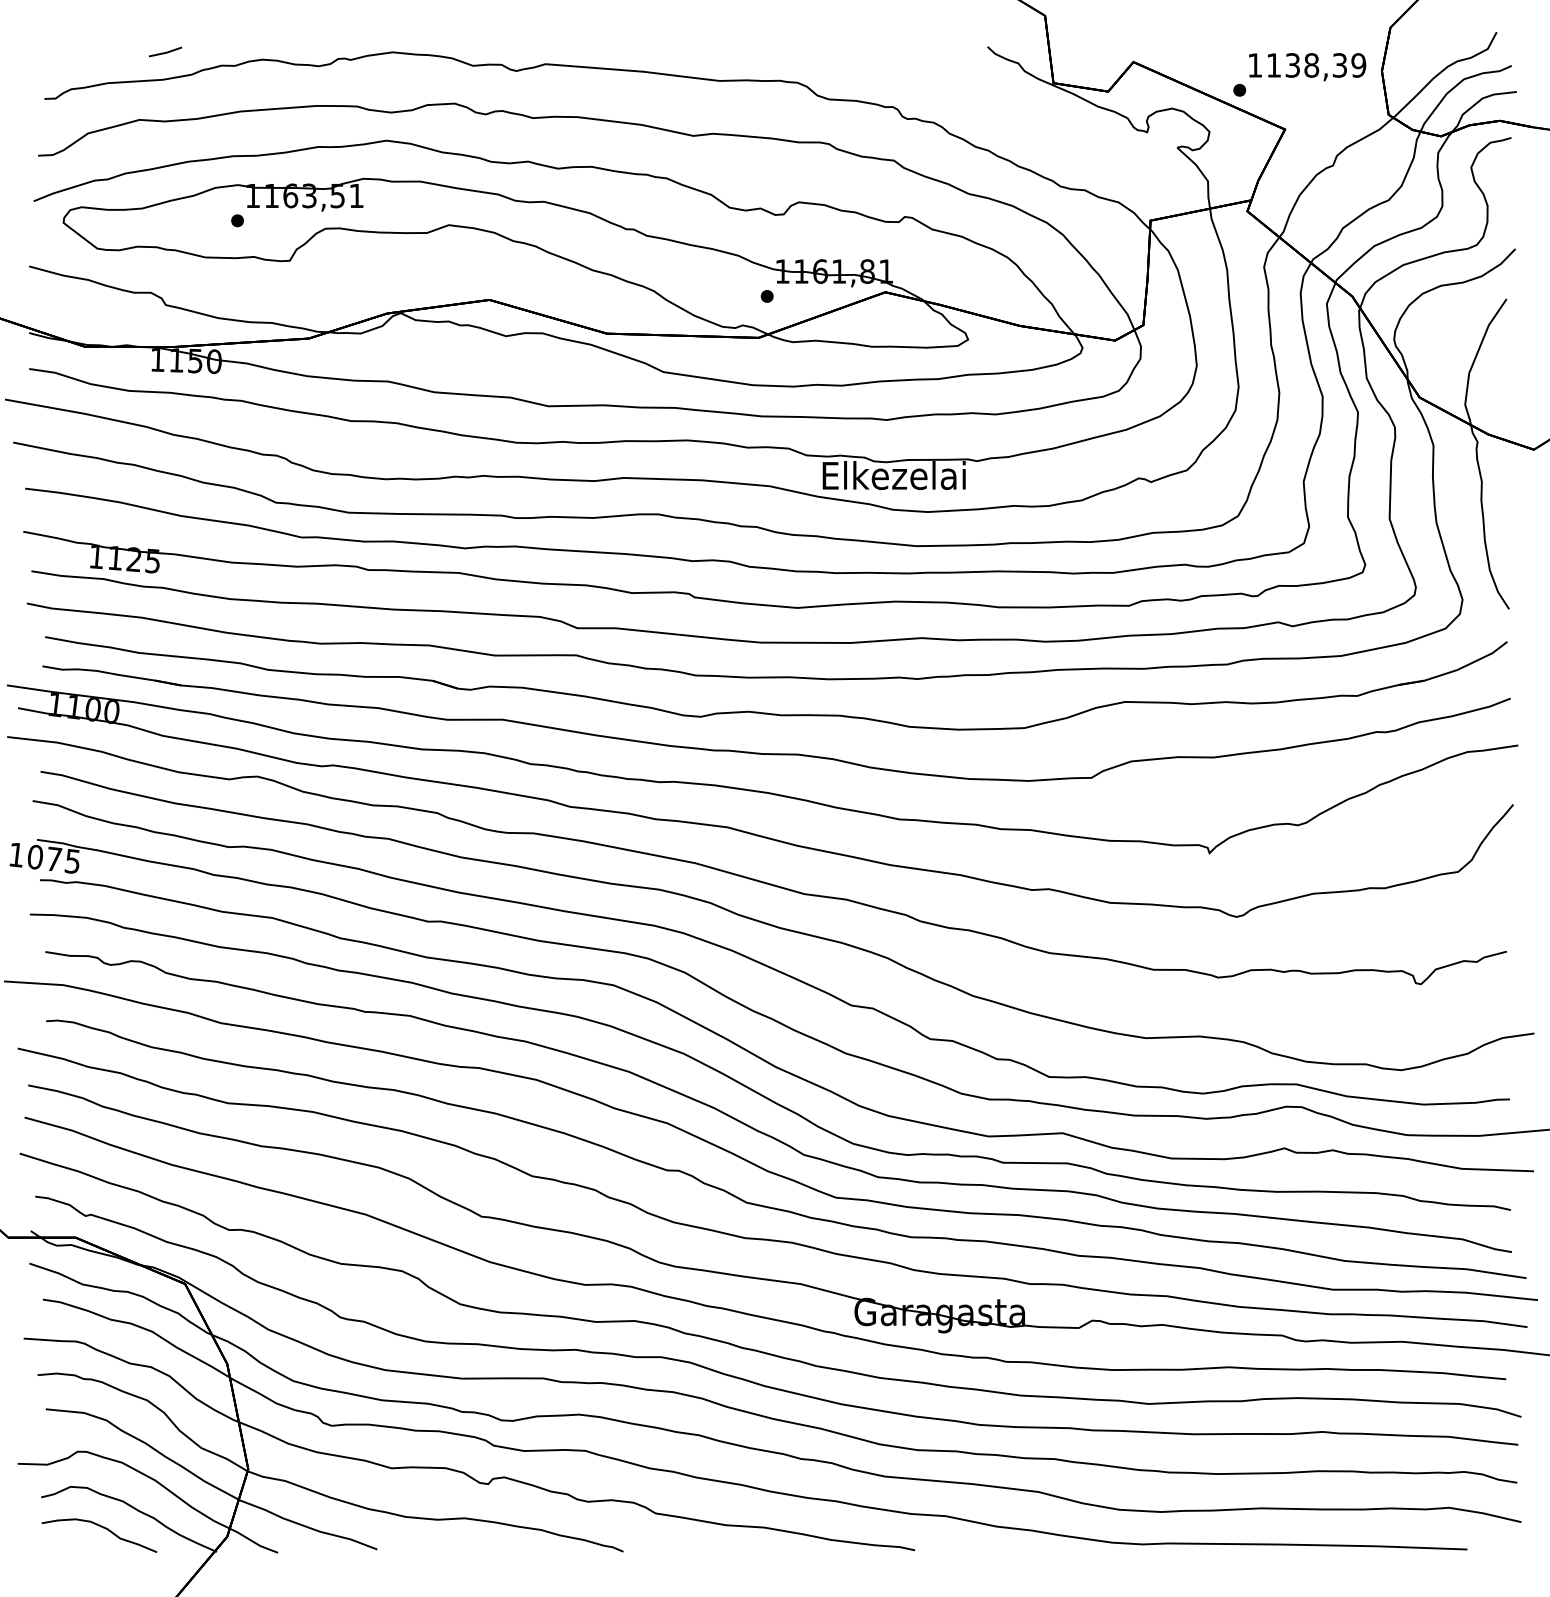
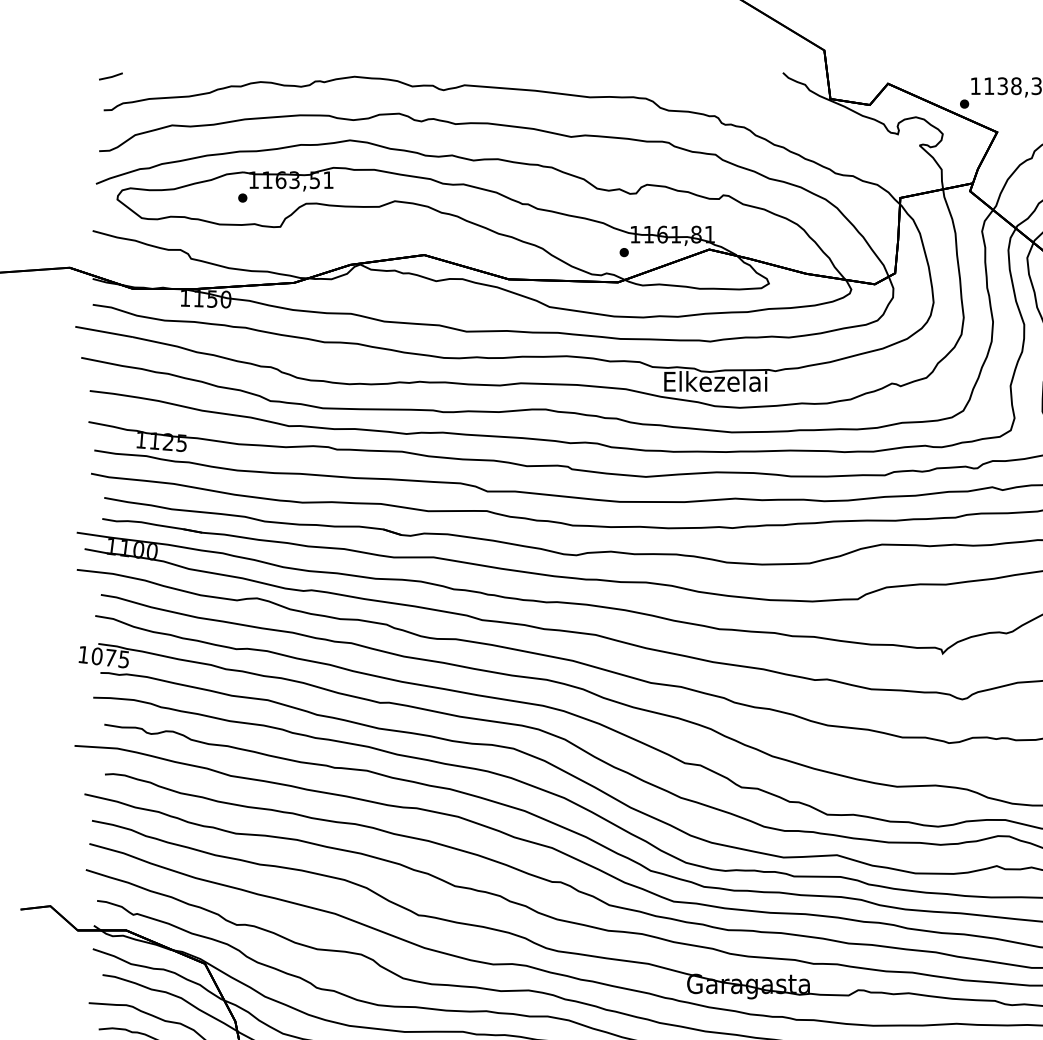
line: (166, 51) -> (111, 76), moved

